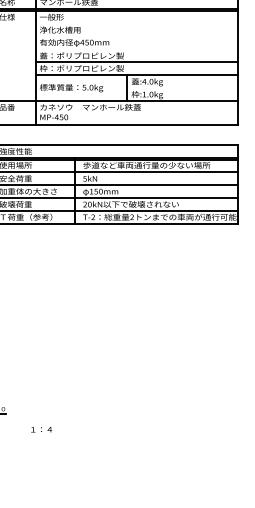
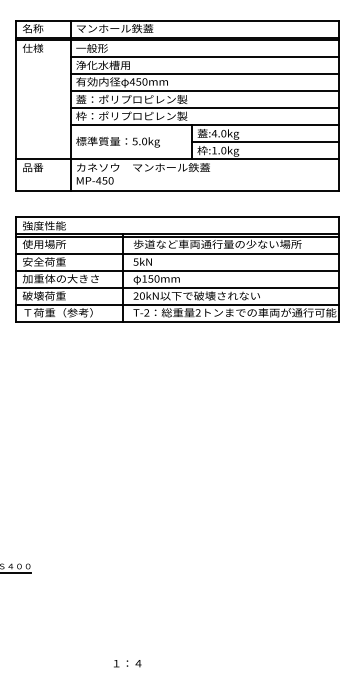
line: (136, 24) -> (204, 57), added
line: (136, 36) -> (204, 74), added
line: (136, 49) -> (204, 91), added
line: (182, 88) -> (264, 142), added
text: (41, 429) -> (127, 663), moved

